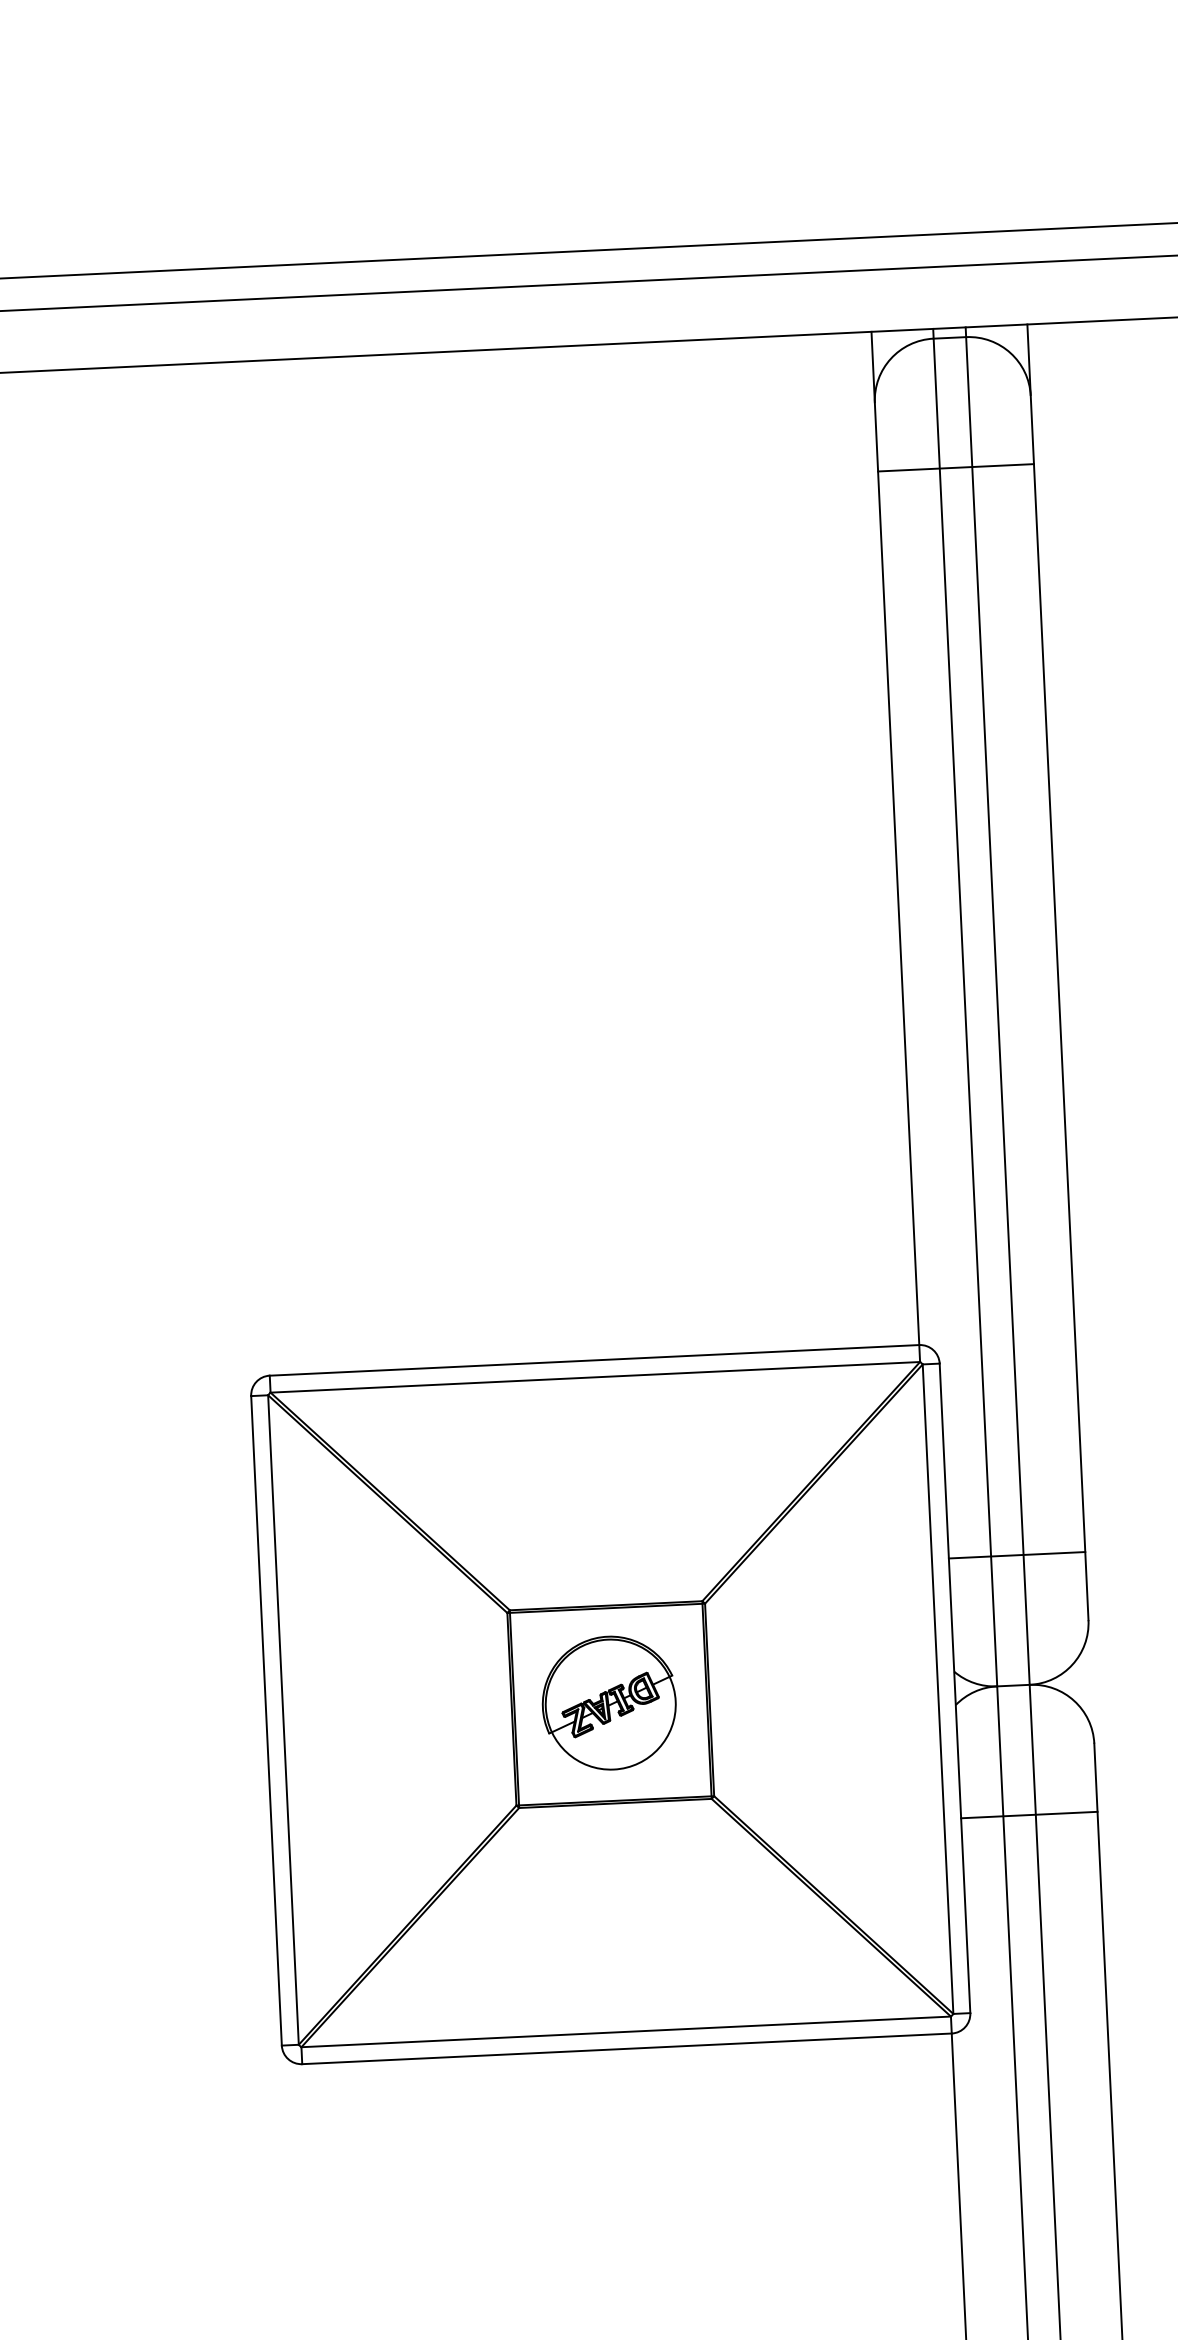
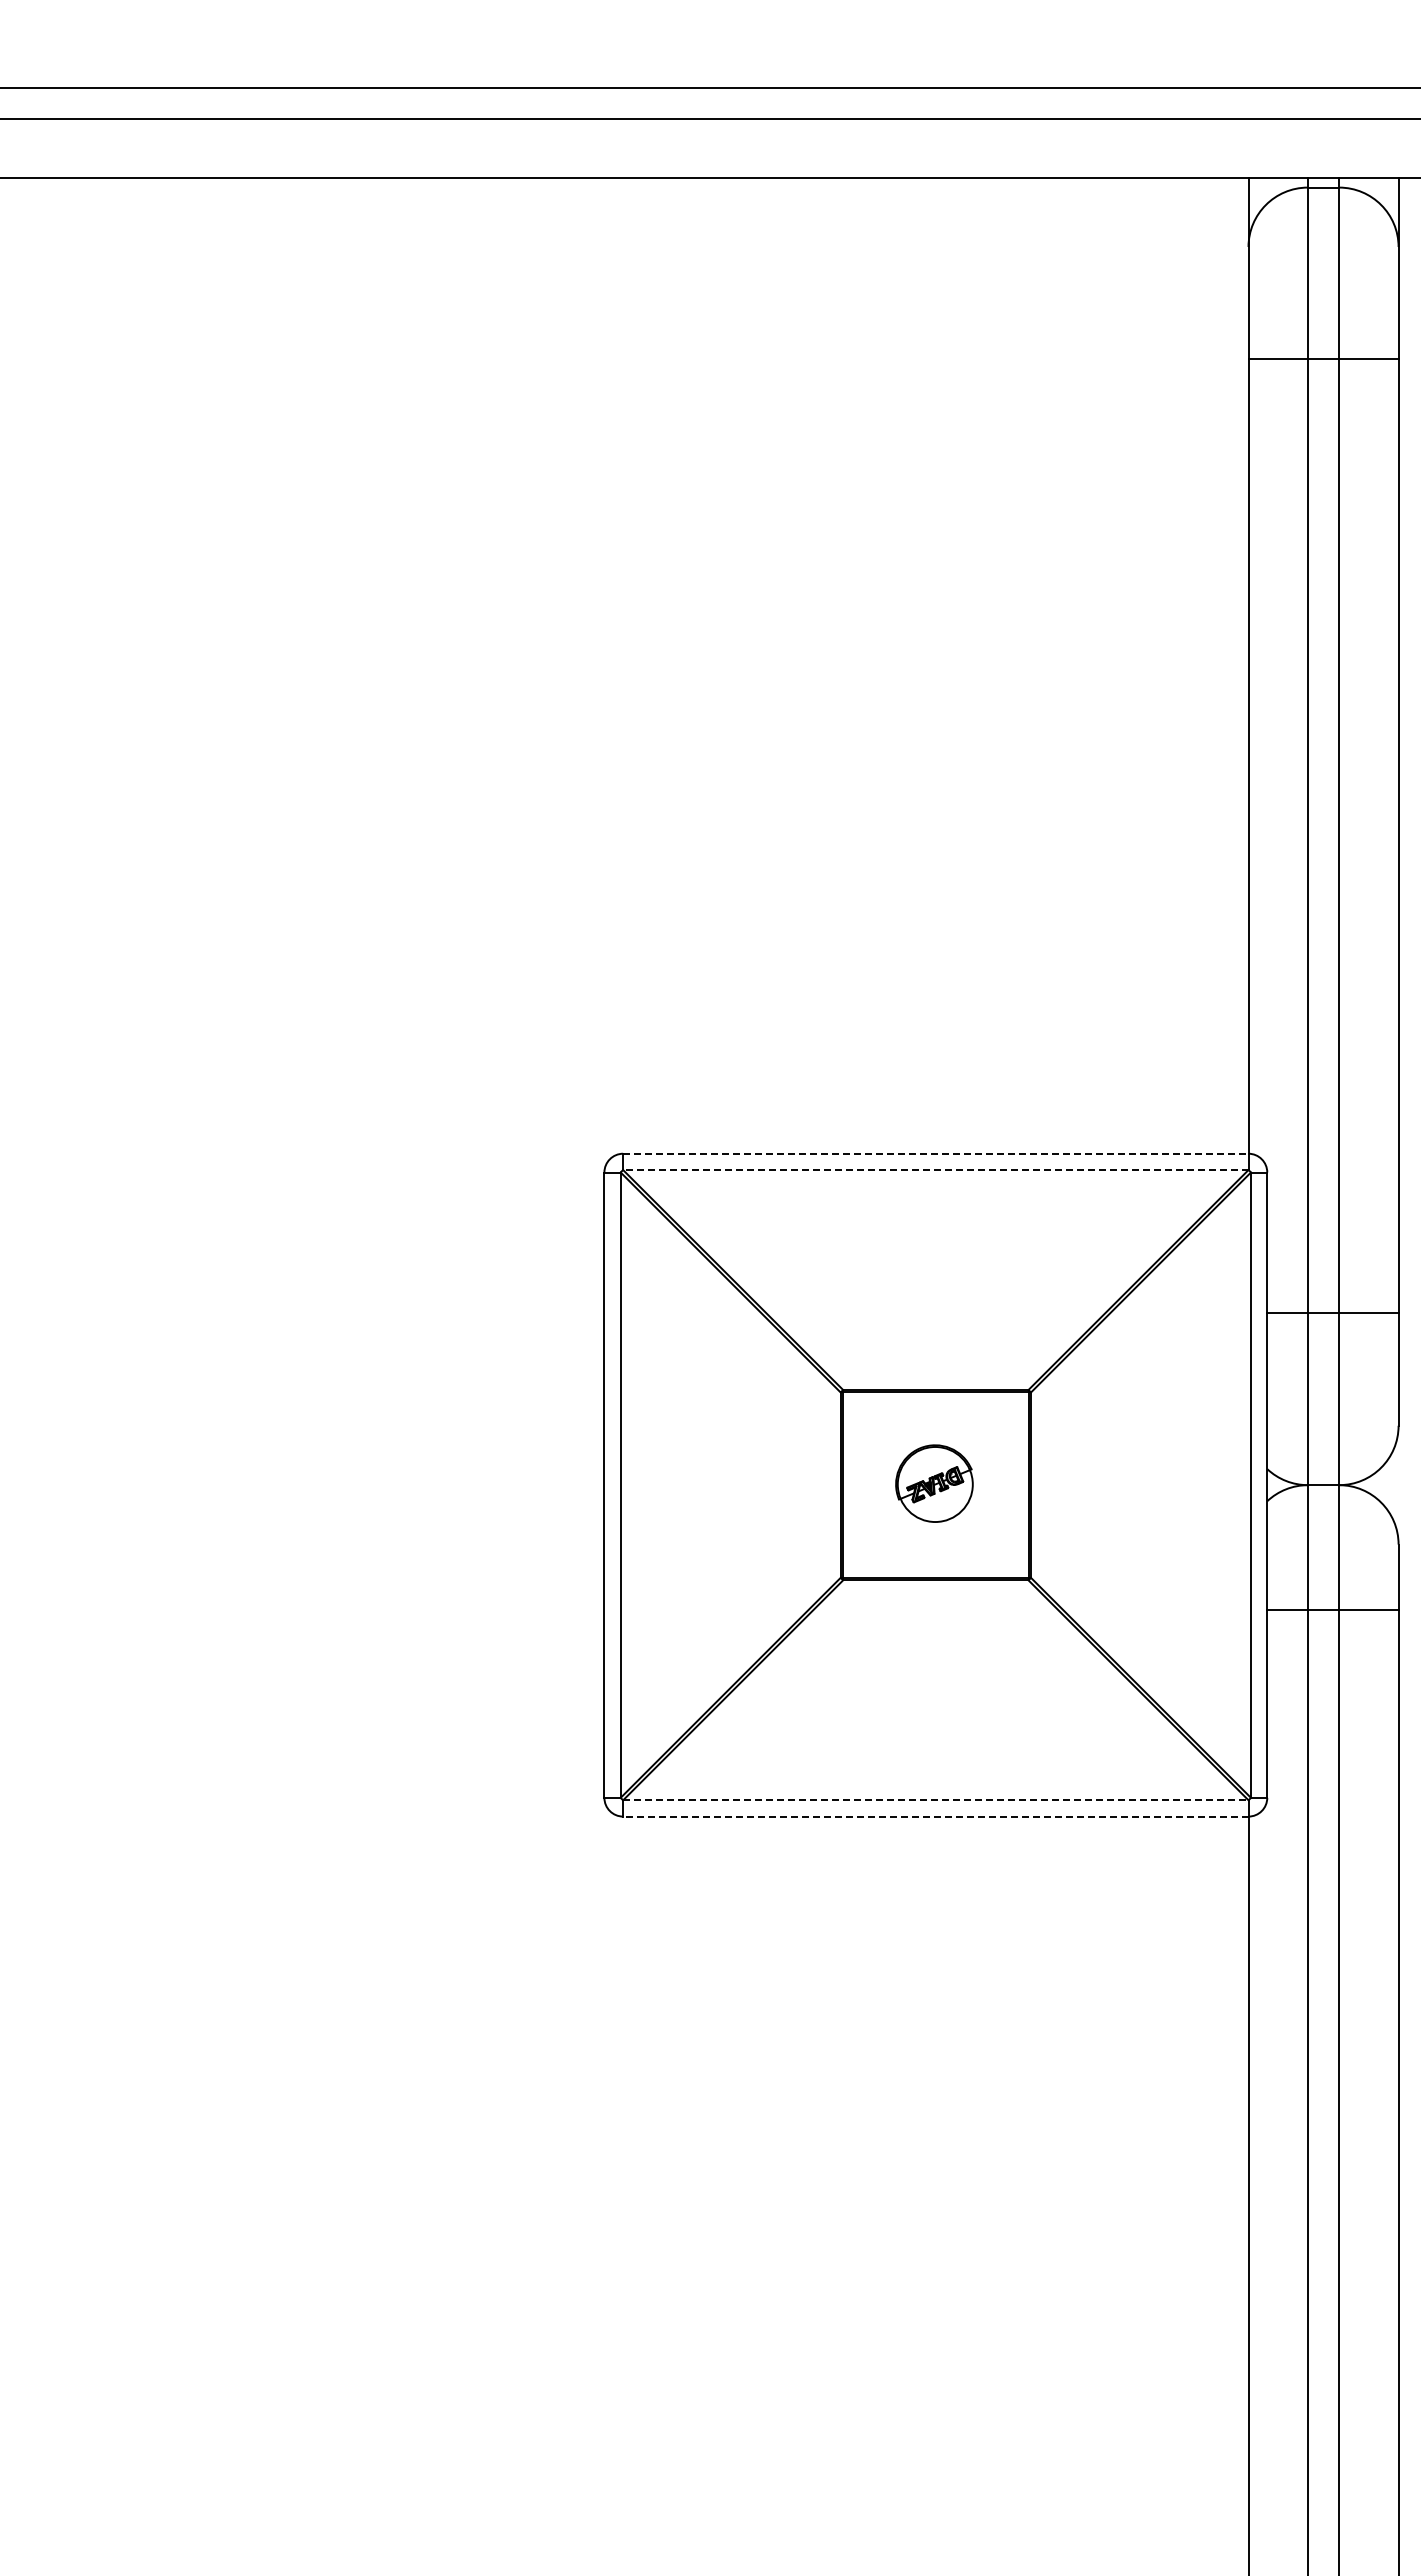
line: (955, 467) -> (1323, 358), moved
line: (594, 1360) -> (935, 1153), solid -> dashed
line: (594, 1377) -> (935, 1170), solid -> dashed
line: (1016, 1555) -> (1332, 1313), moved
part: (609, 1702) -> (934, 1483), size x0.6
line: (625, 2032) -> (935, 1800), solid -> dashed
line: (626, 2048) -> (935, 1816), solid -> dashed

